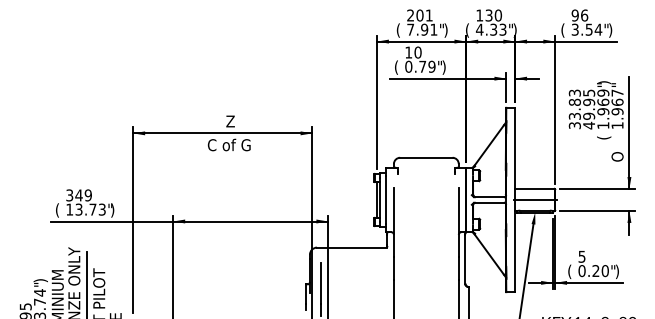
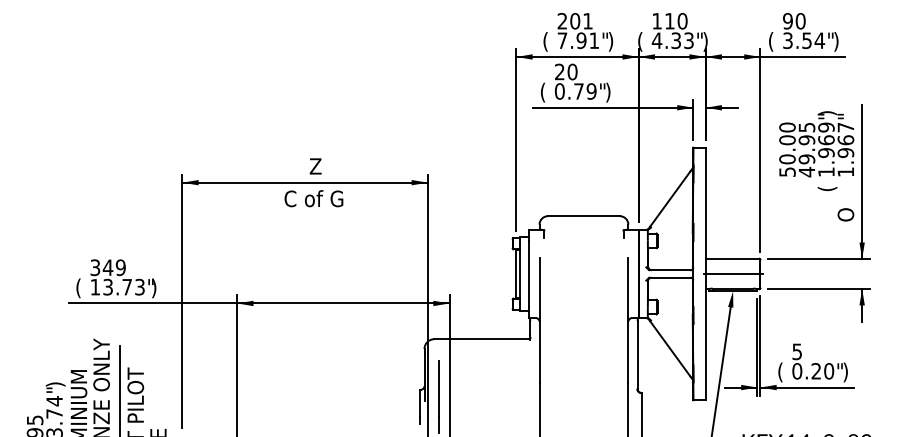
text: (488, 15) -> (669, 21), 130 -> 110
text: (584, 15) -> (800, 21), 96 -> 90
text: (408, 52) -> (559, 71), 10 -> 20
text: (574, 108) -> (786, 148), 33.83 -> 50.00

